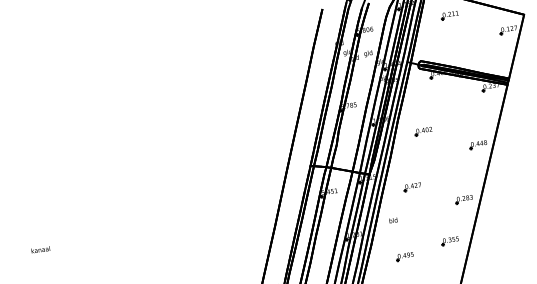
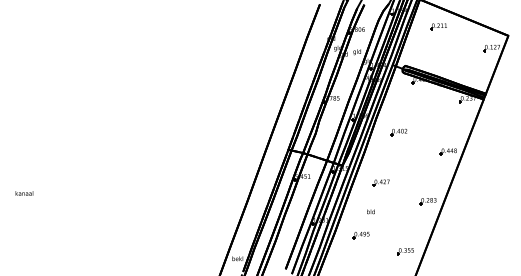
text: (392, 220) -> (370, 211), moved
part: (450, 241) -> (405, 251), moved
part: (404, 257) -> (360, 235), moved

